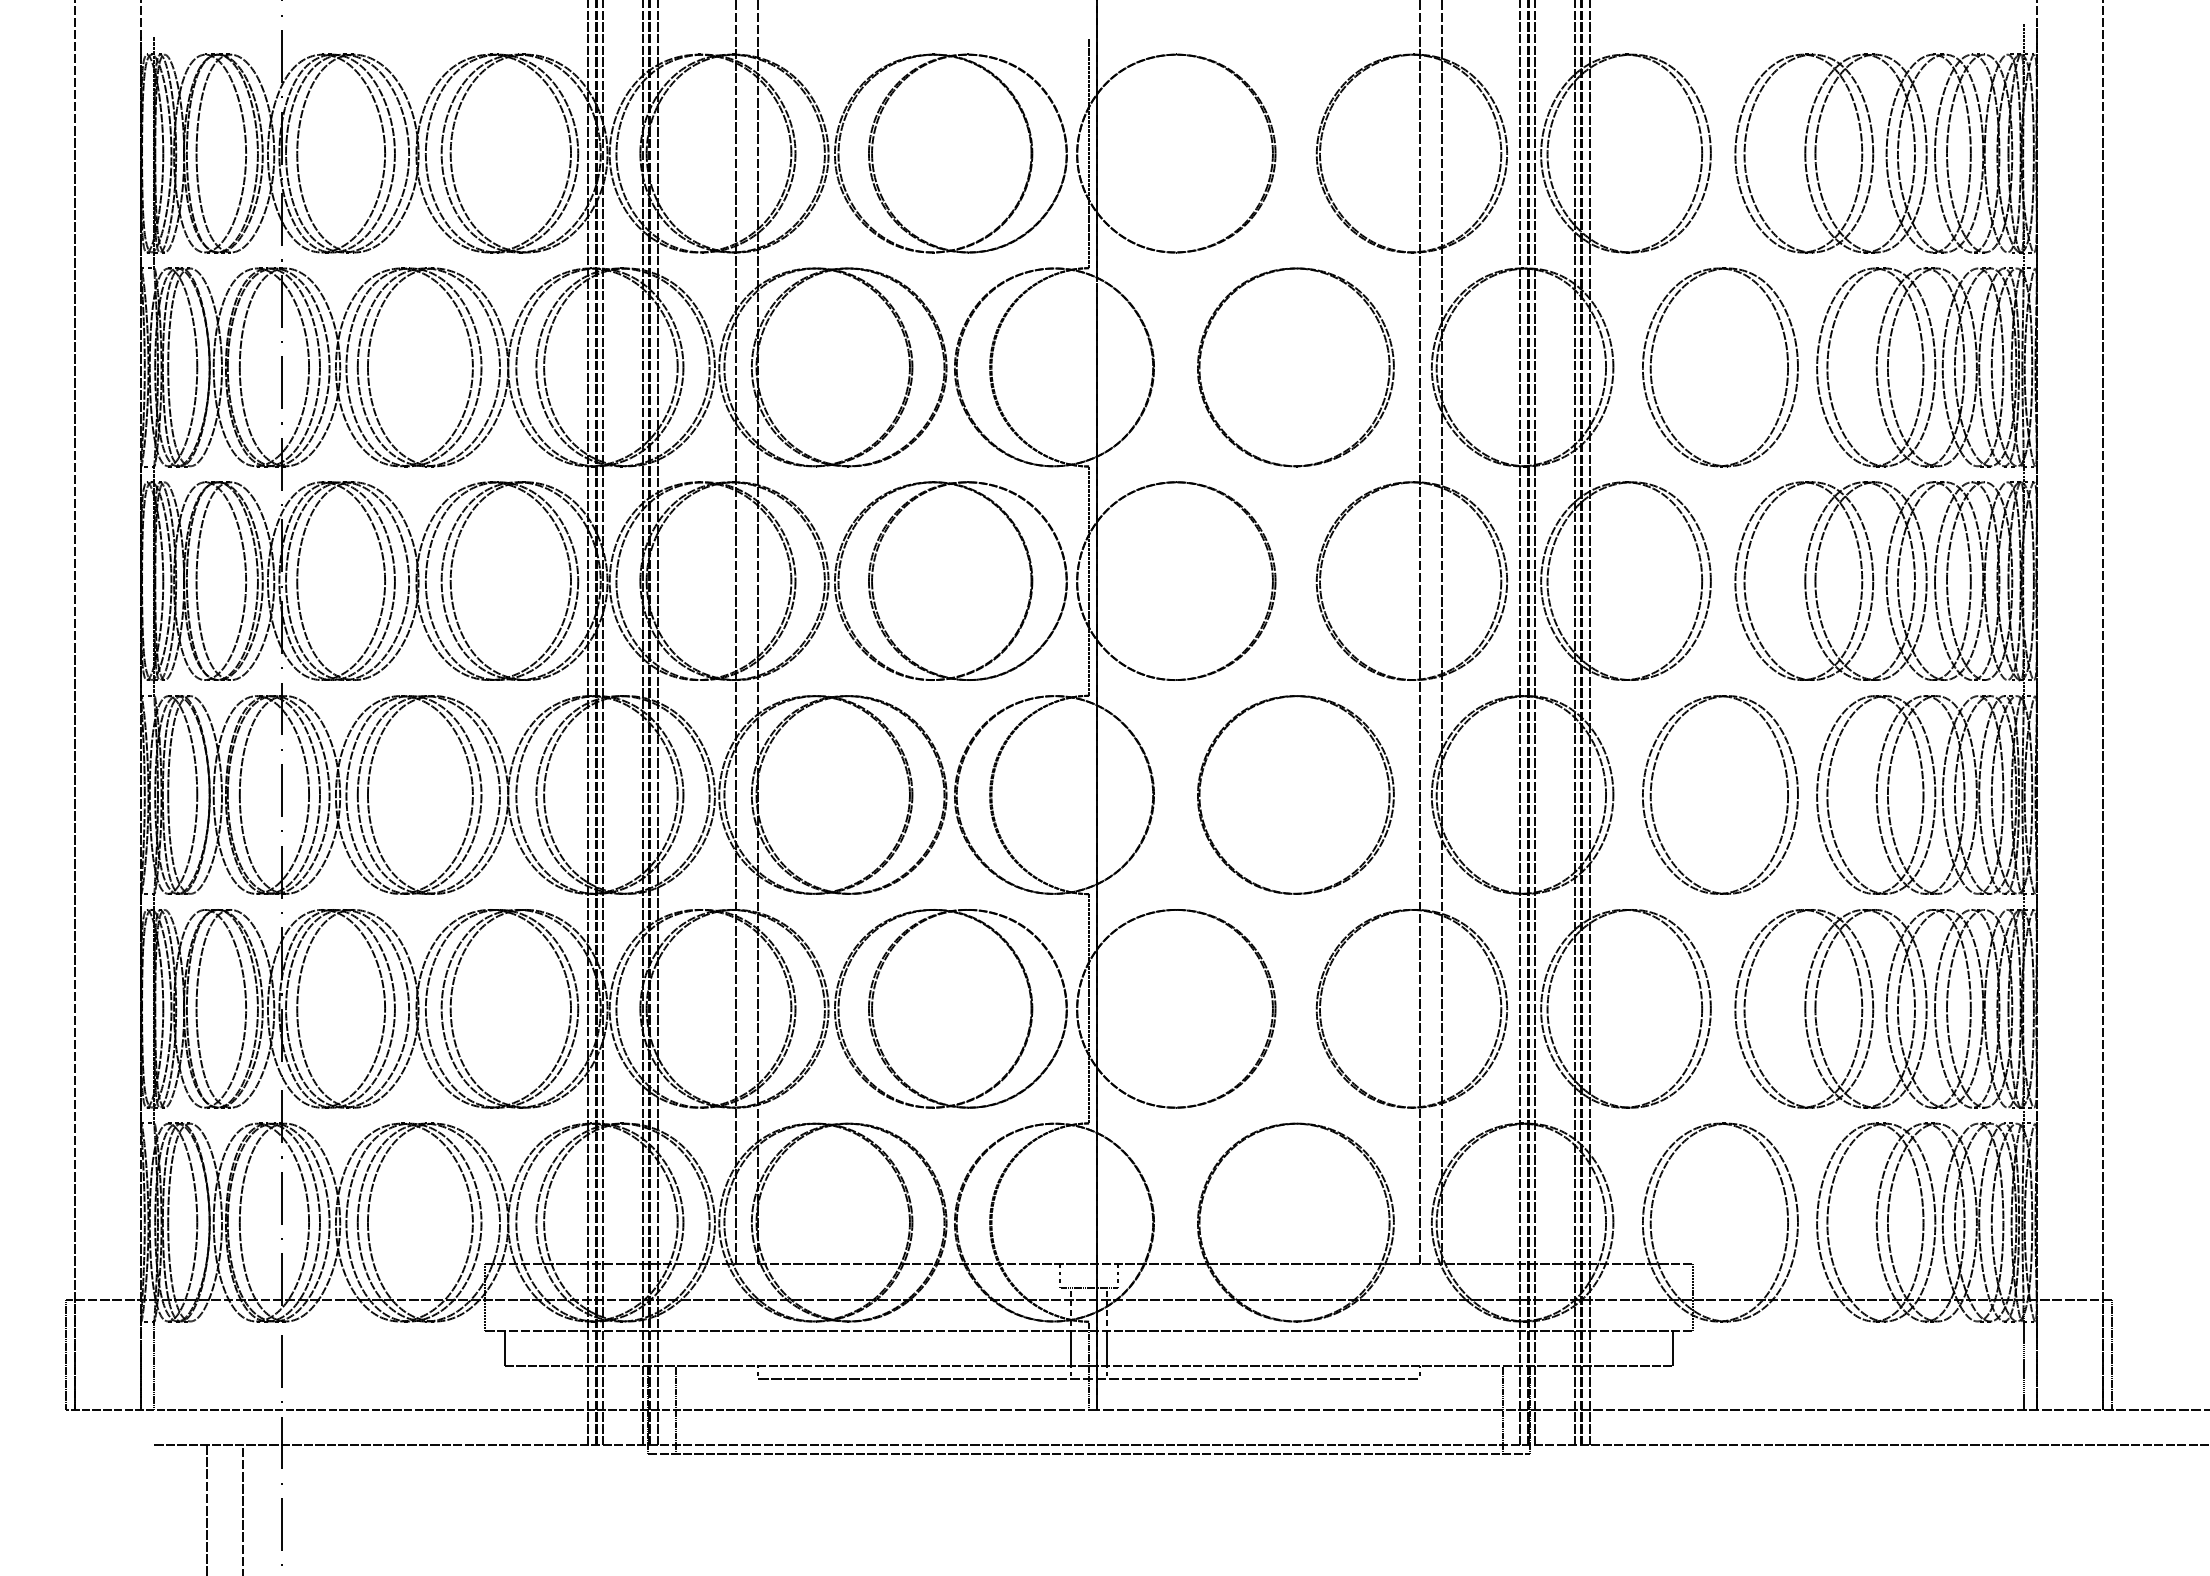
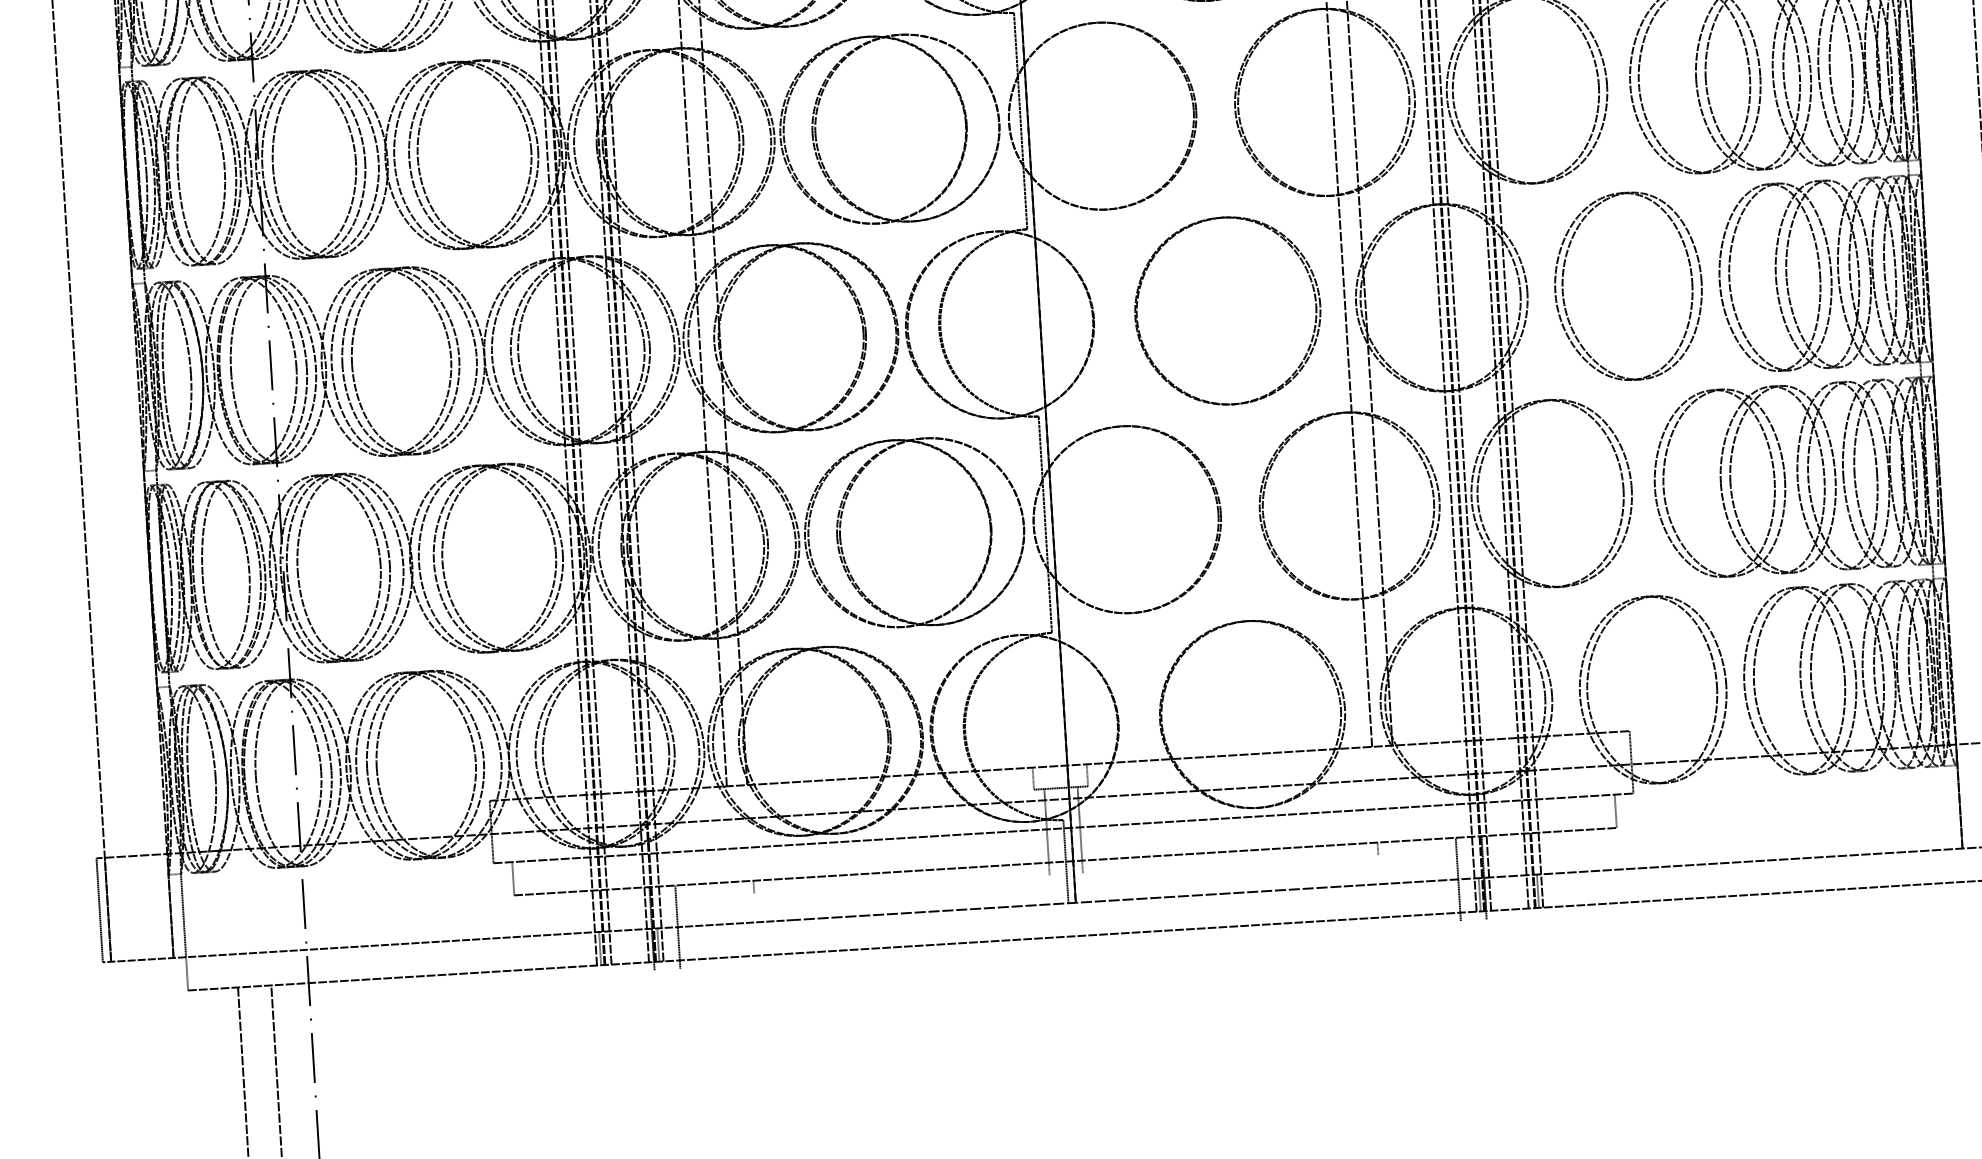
line: (2023, 1358) -> (1946, 800), removed
line: (1088, 1379) -> (1065, 874), removed
line: (1088, 1454) -> (1070, 945), removed

